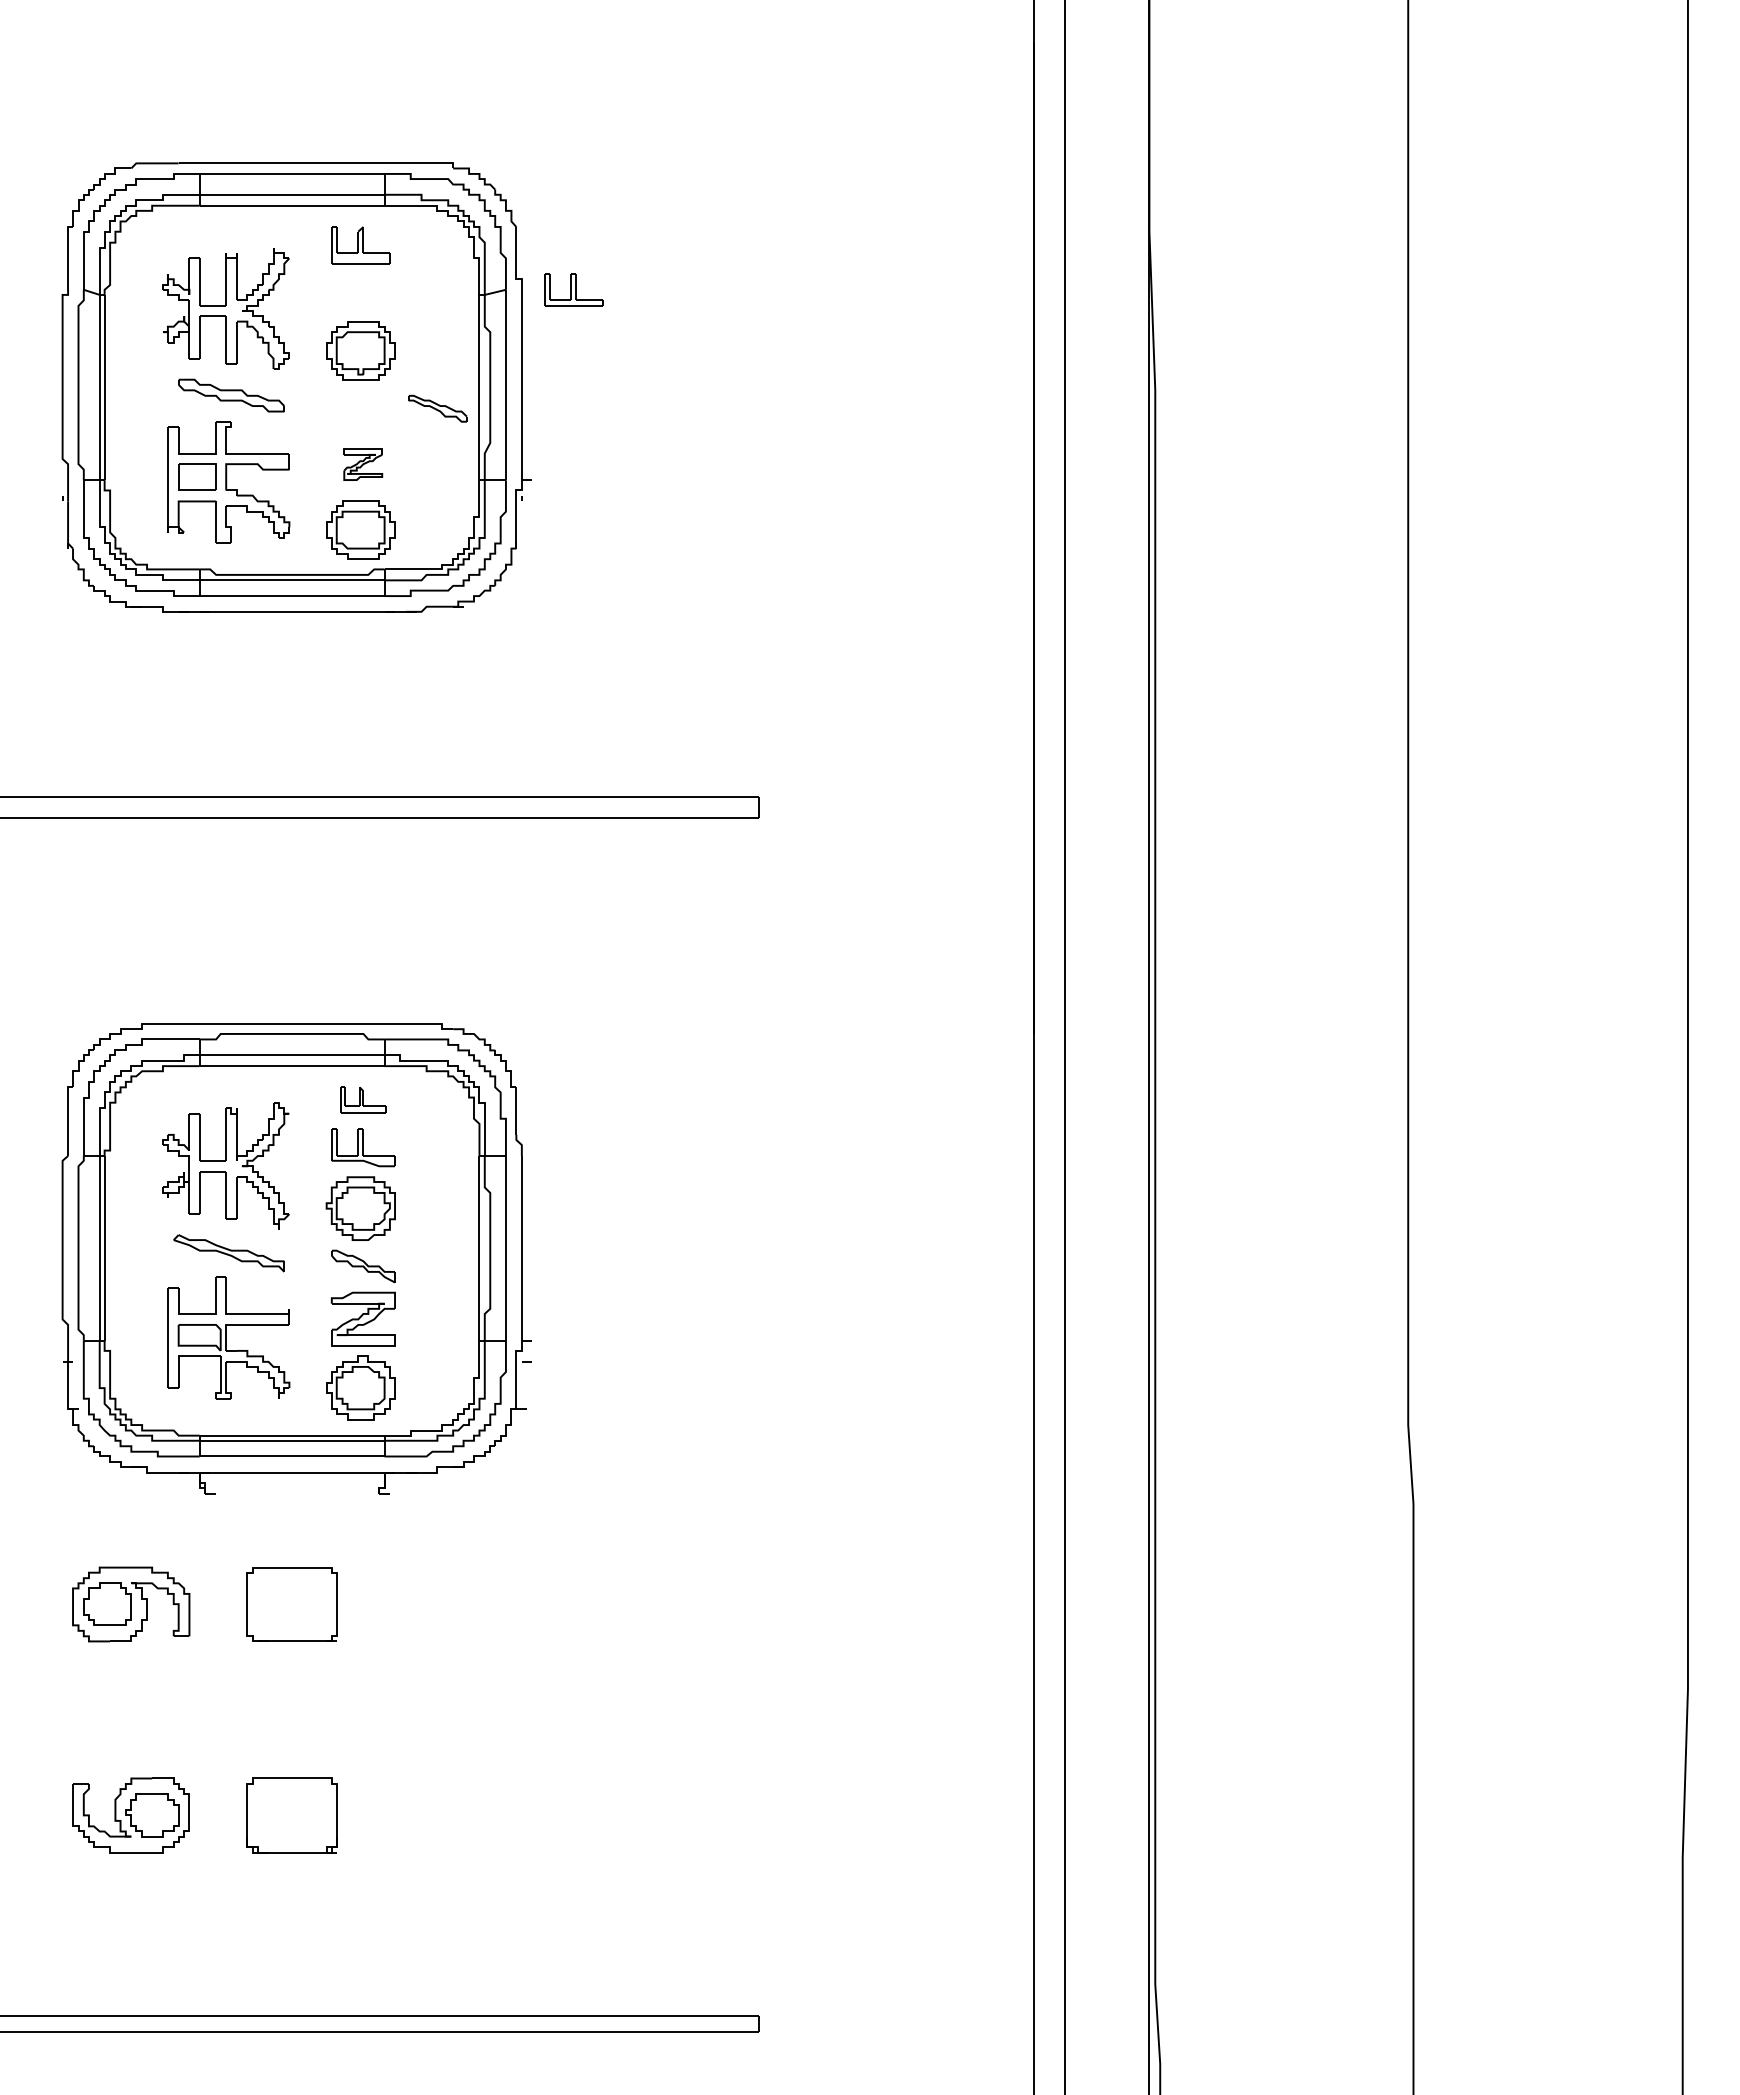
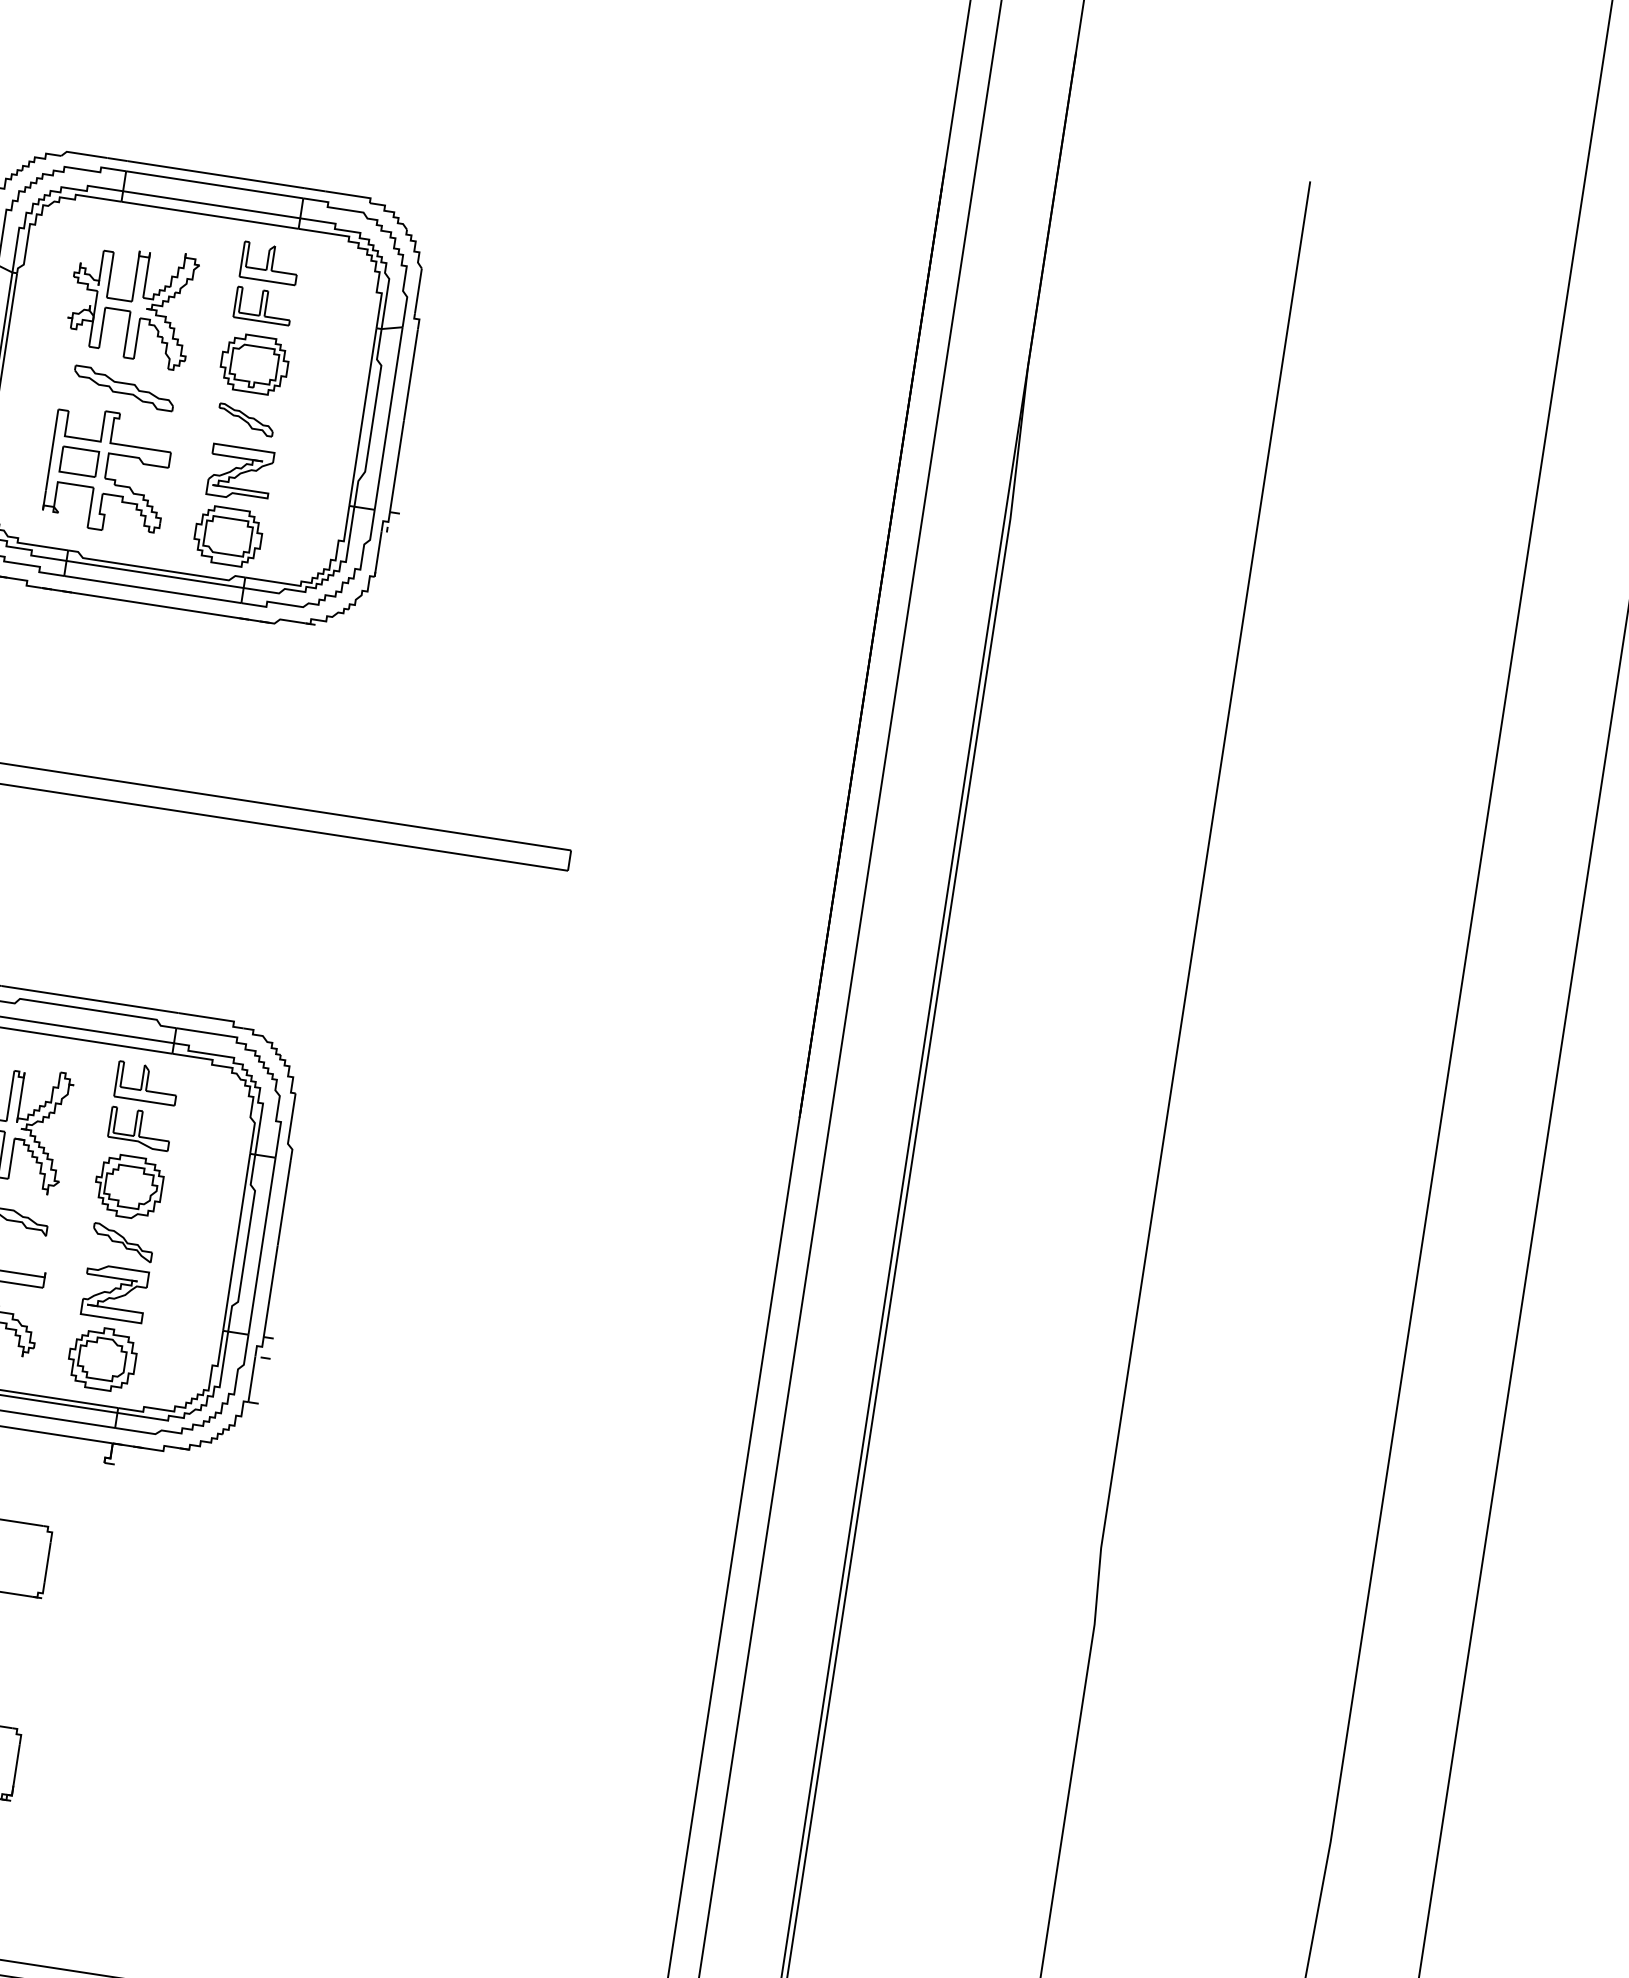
part: (573, 289) -> (263, 305), moved
part: (437, 408) -> (245, 419), moved
part: (362, 464) -> (239, 473), size x1.67
part: (363, 1100) -> (147, 1083), size x1.43

